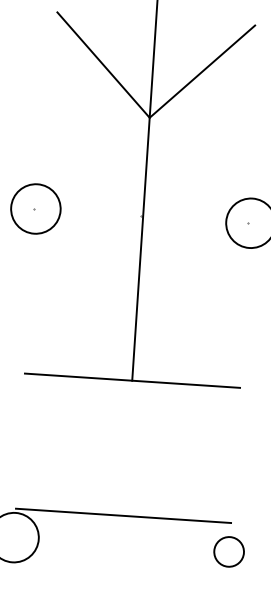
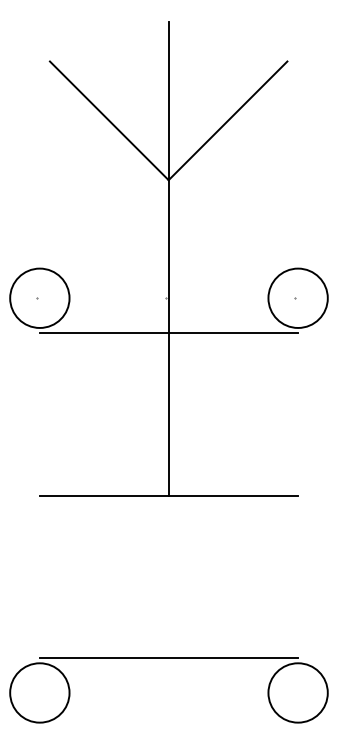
line: (141, 245) -> (168, 333), added
circle: (228, 551) -> (297, 692), size x1.67

